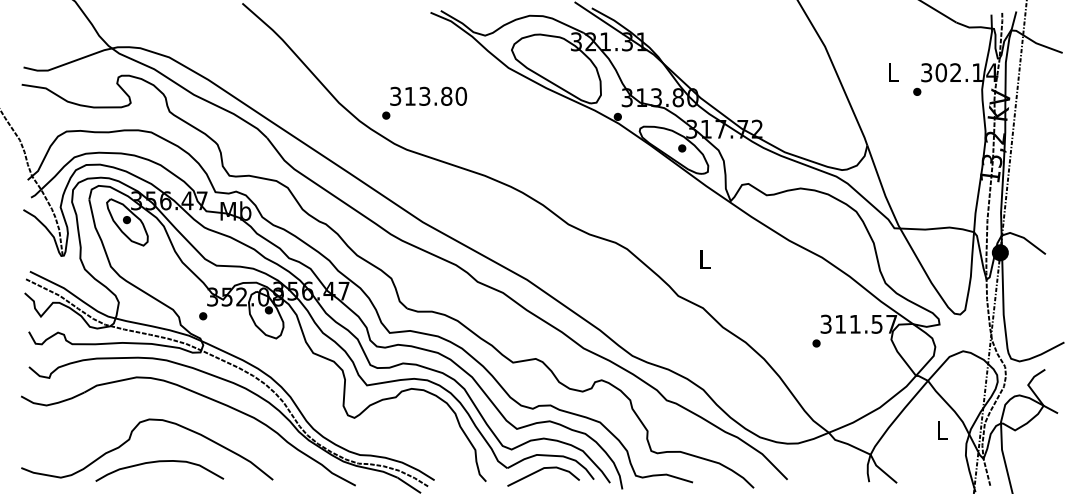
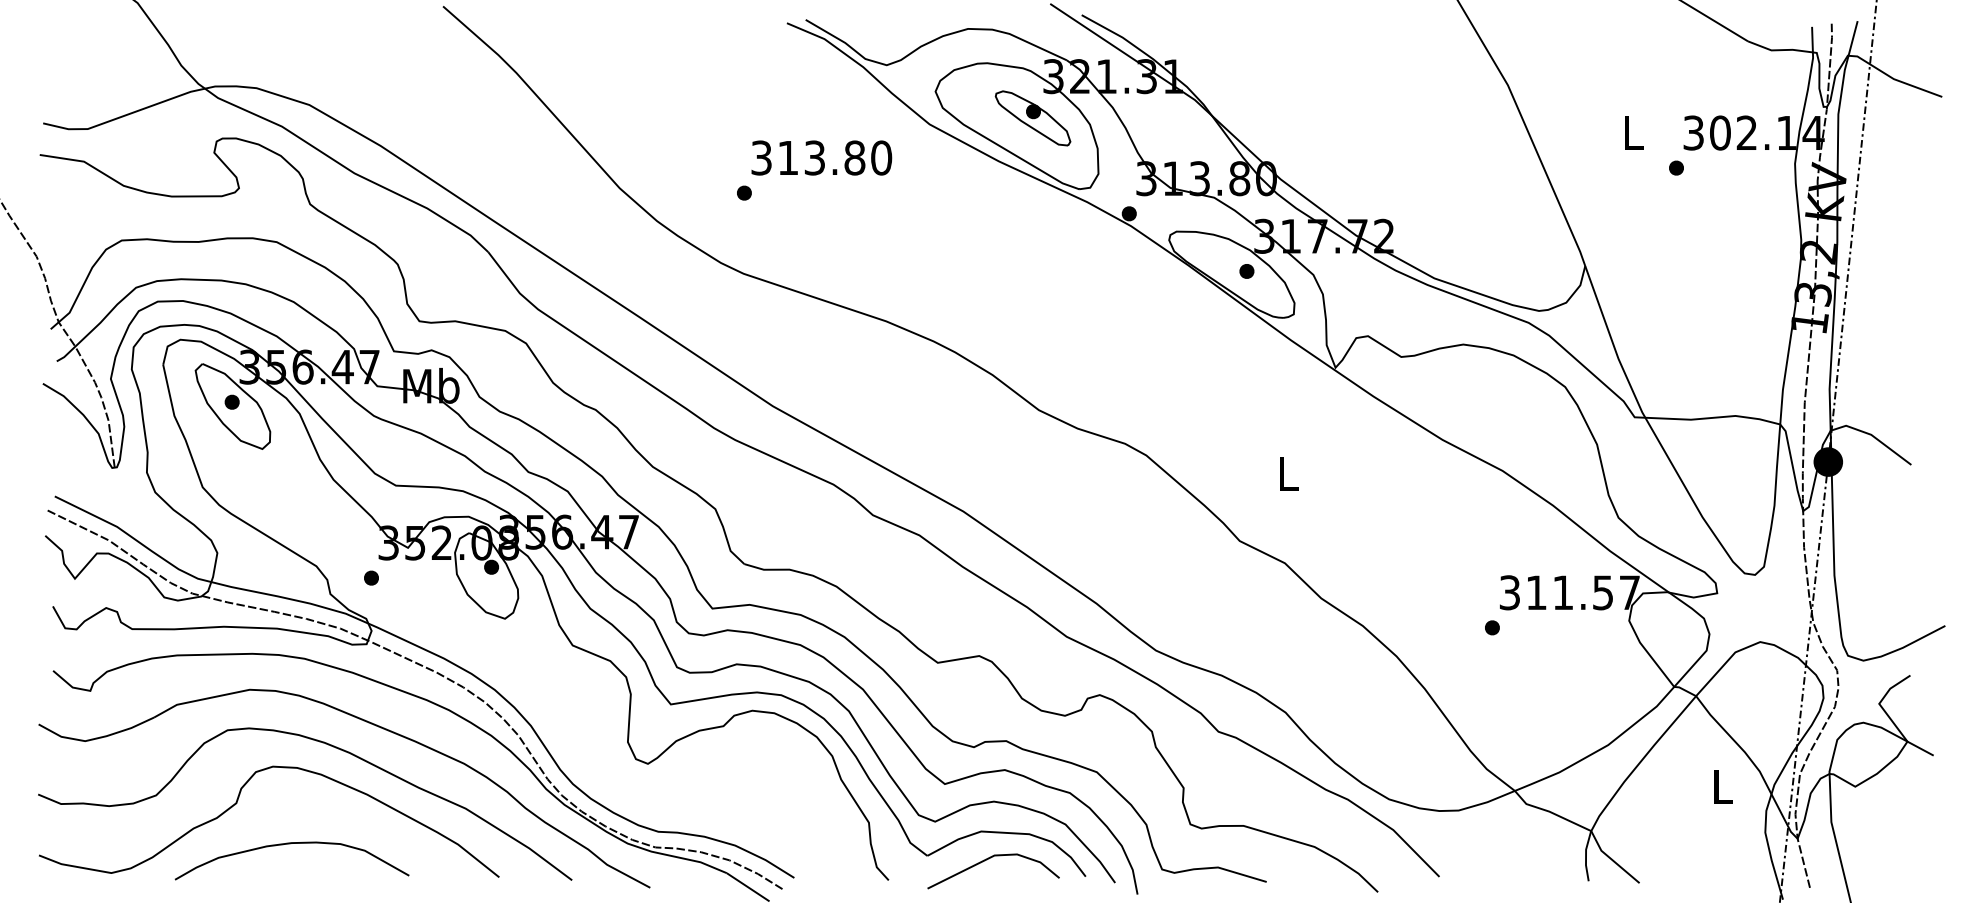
part: (565, 64) -> (1033, 117), added
text: (424, 102) -> (814, 169), moved
curve: (179, 408) -> (328, 746), added

